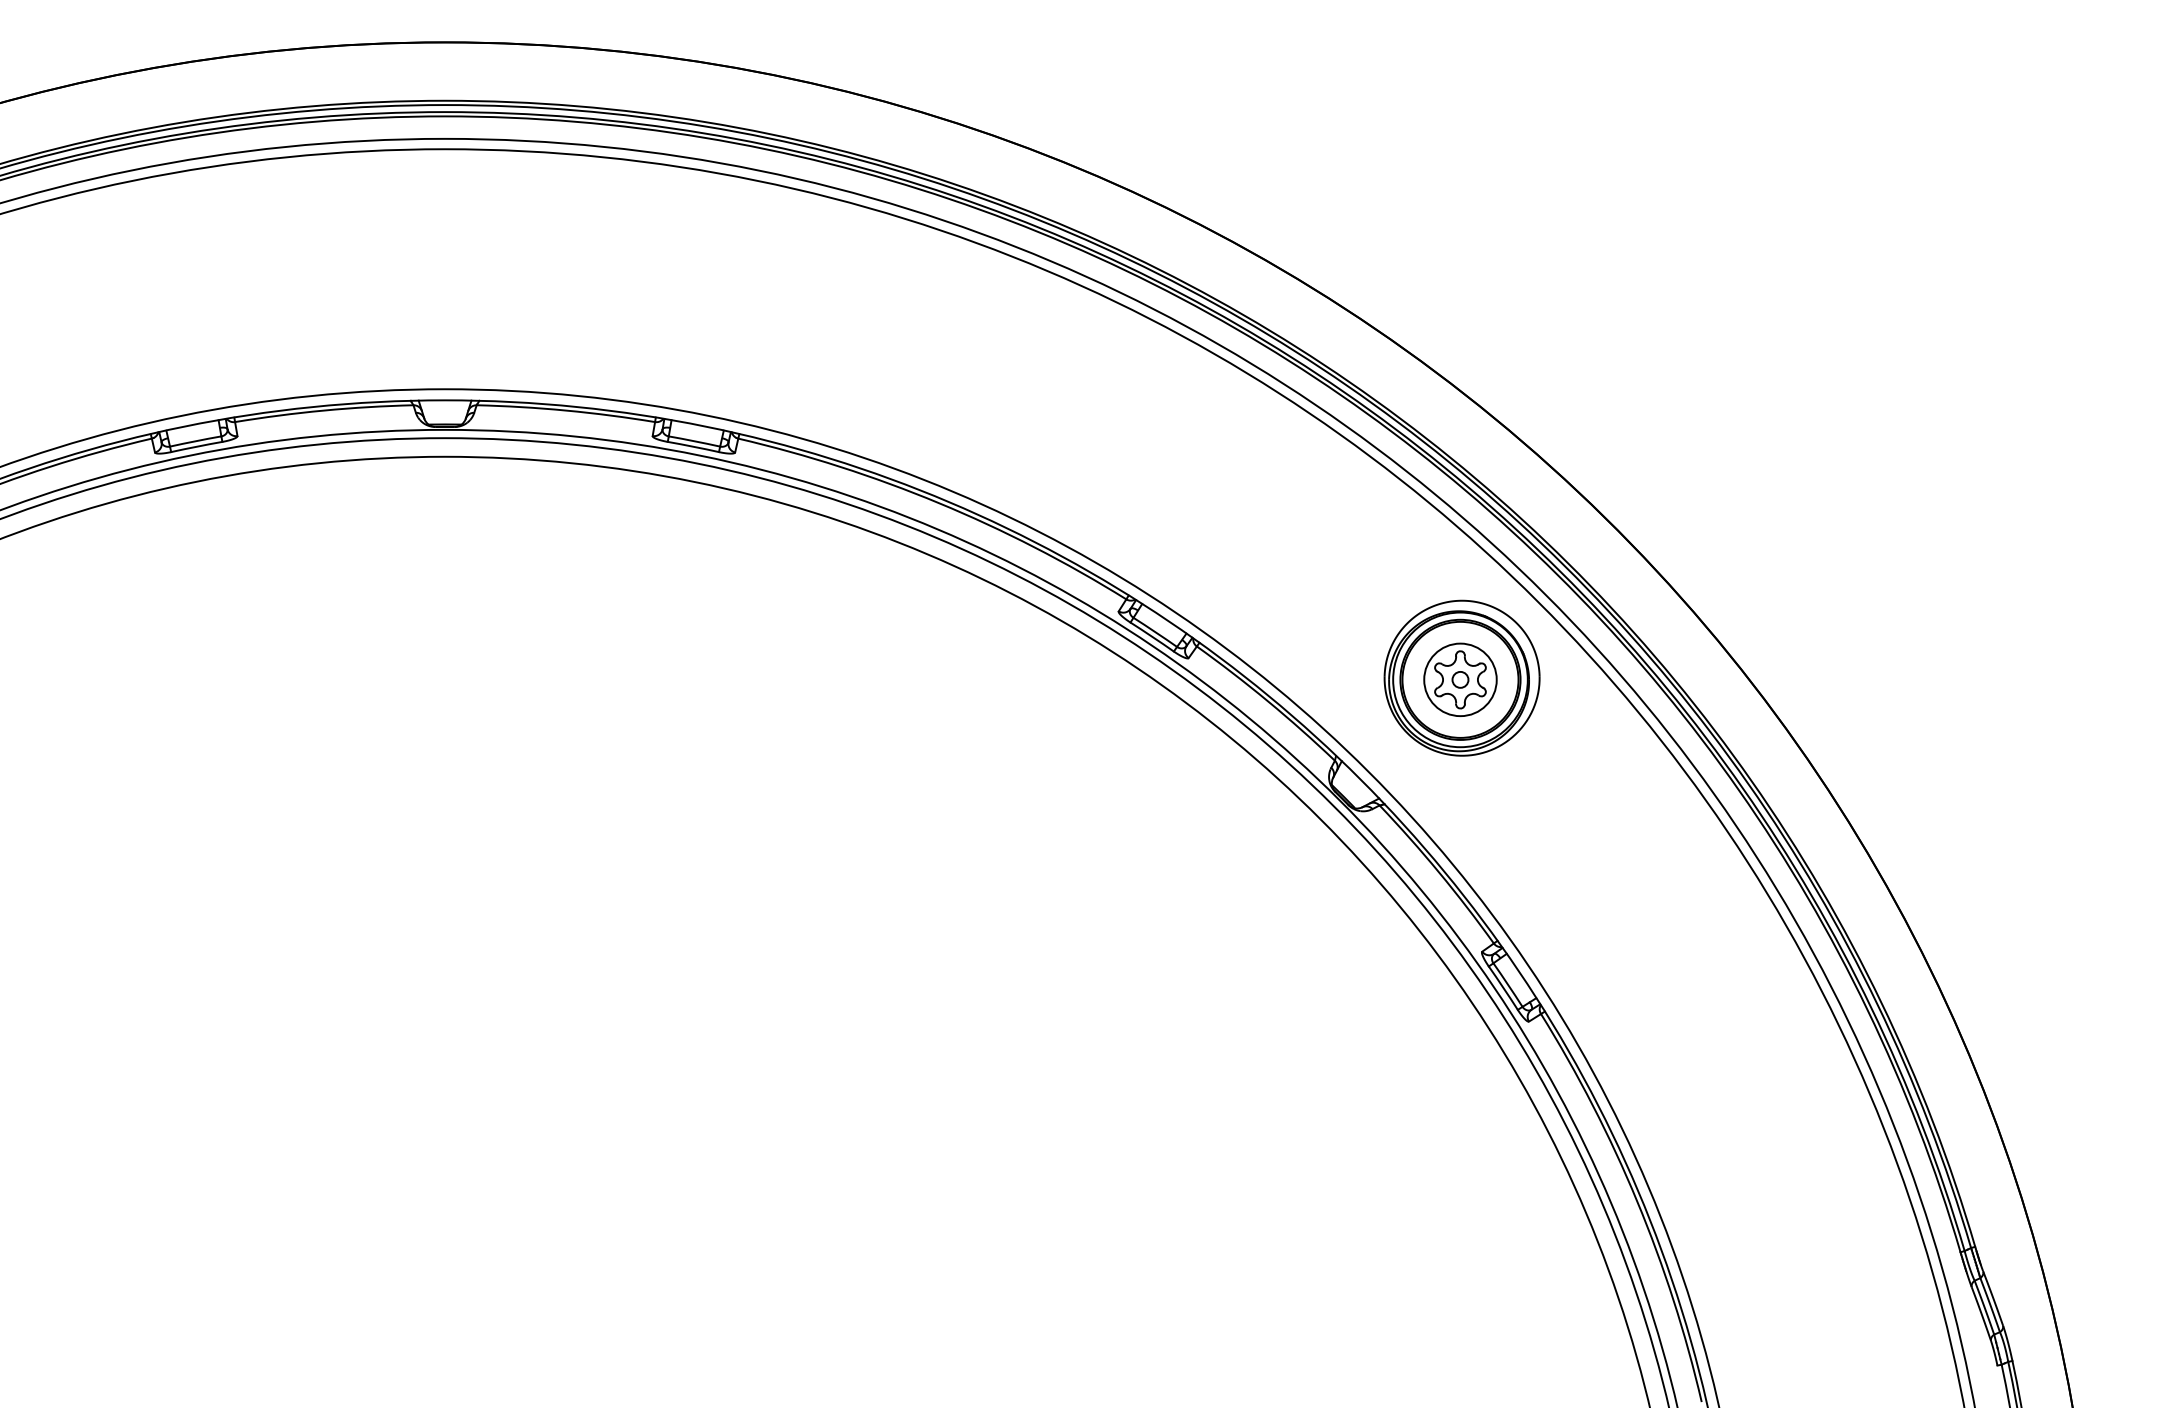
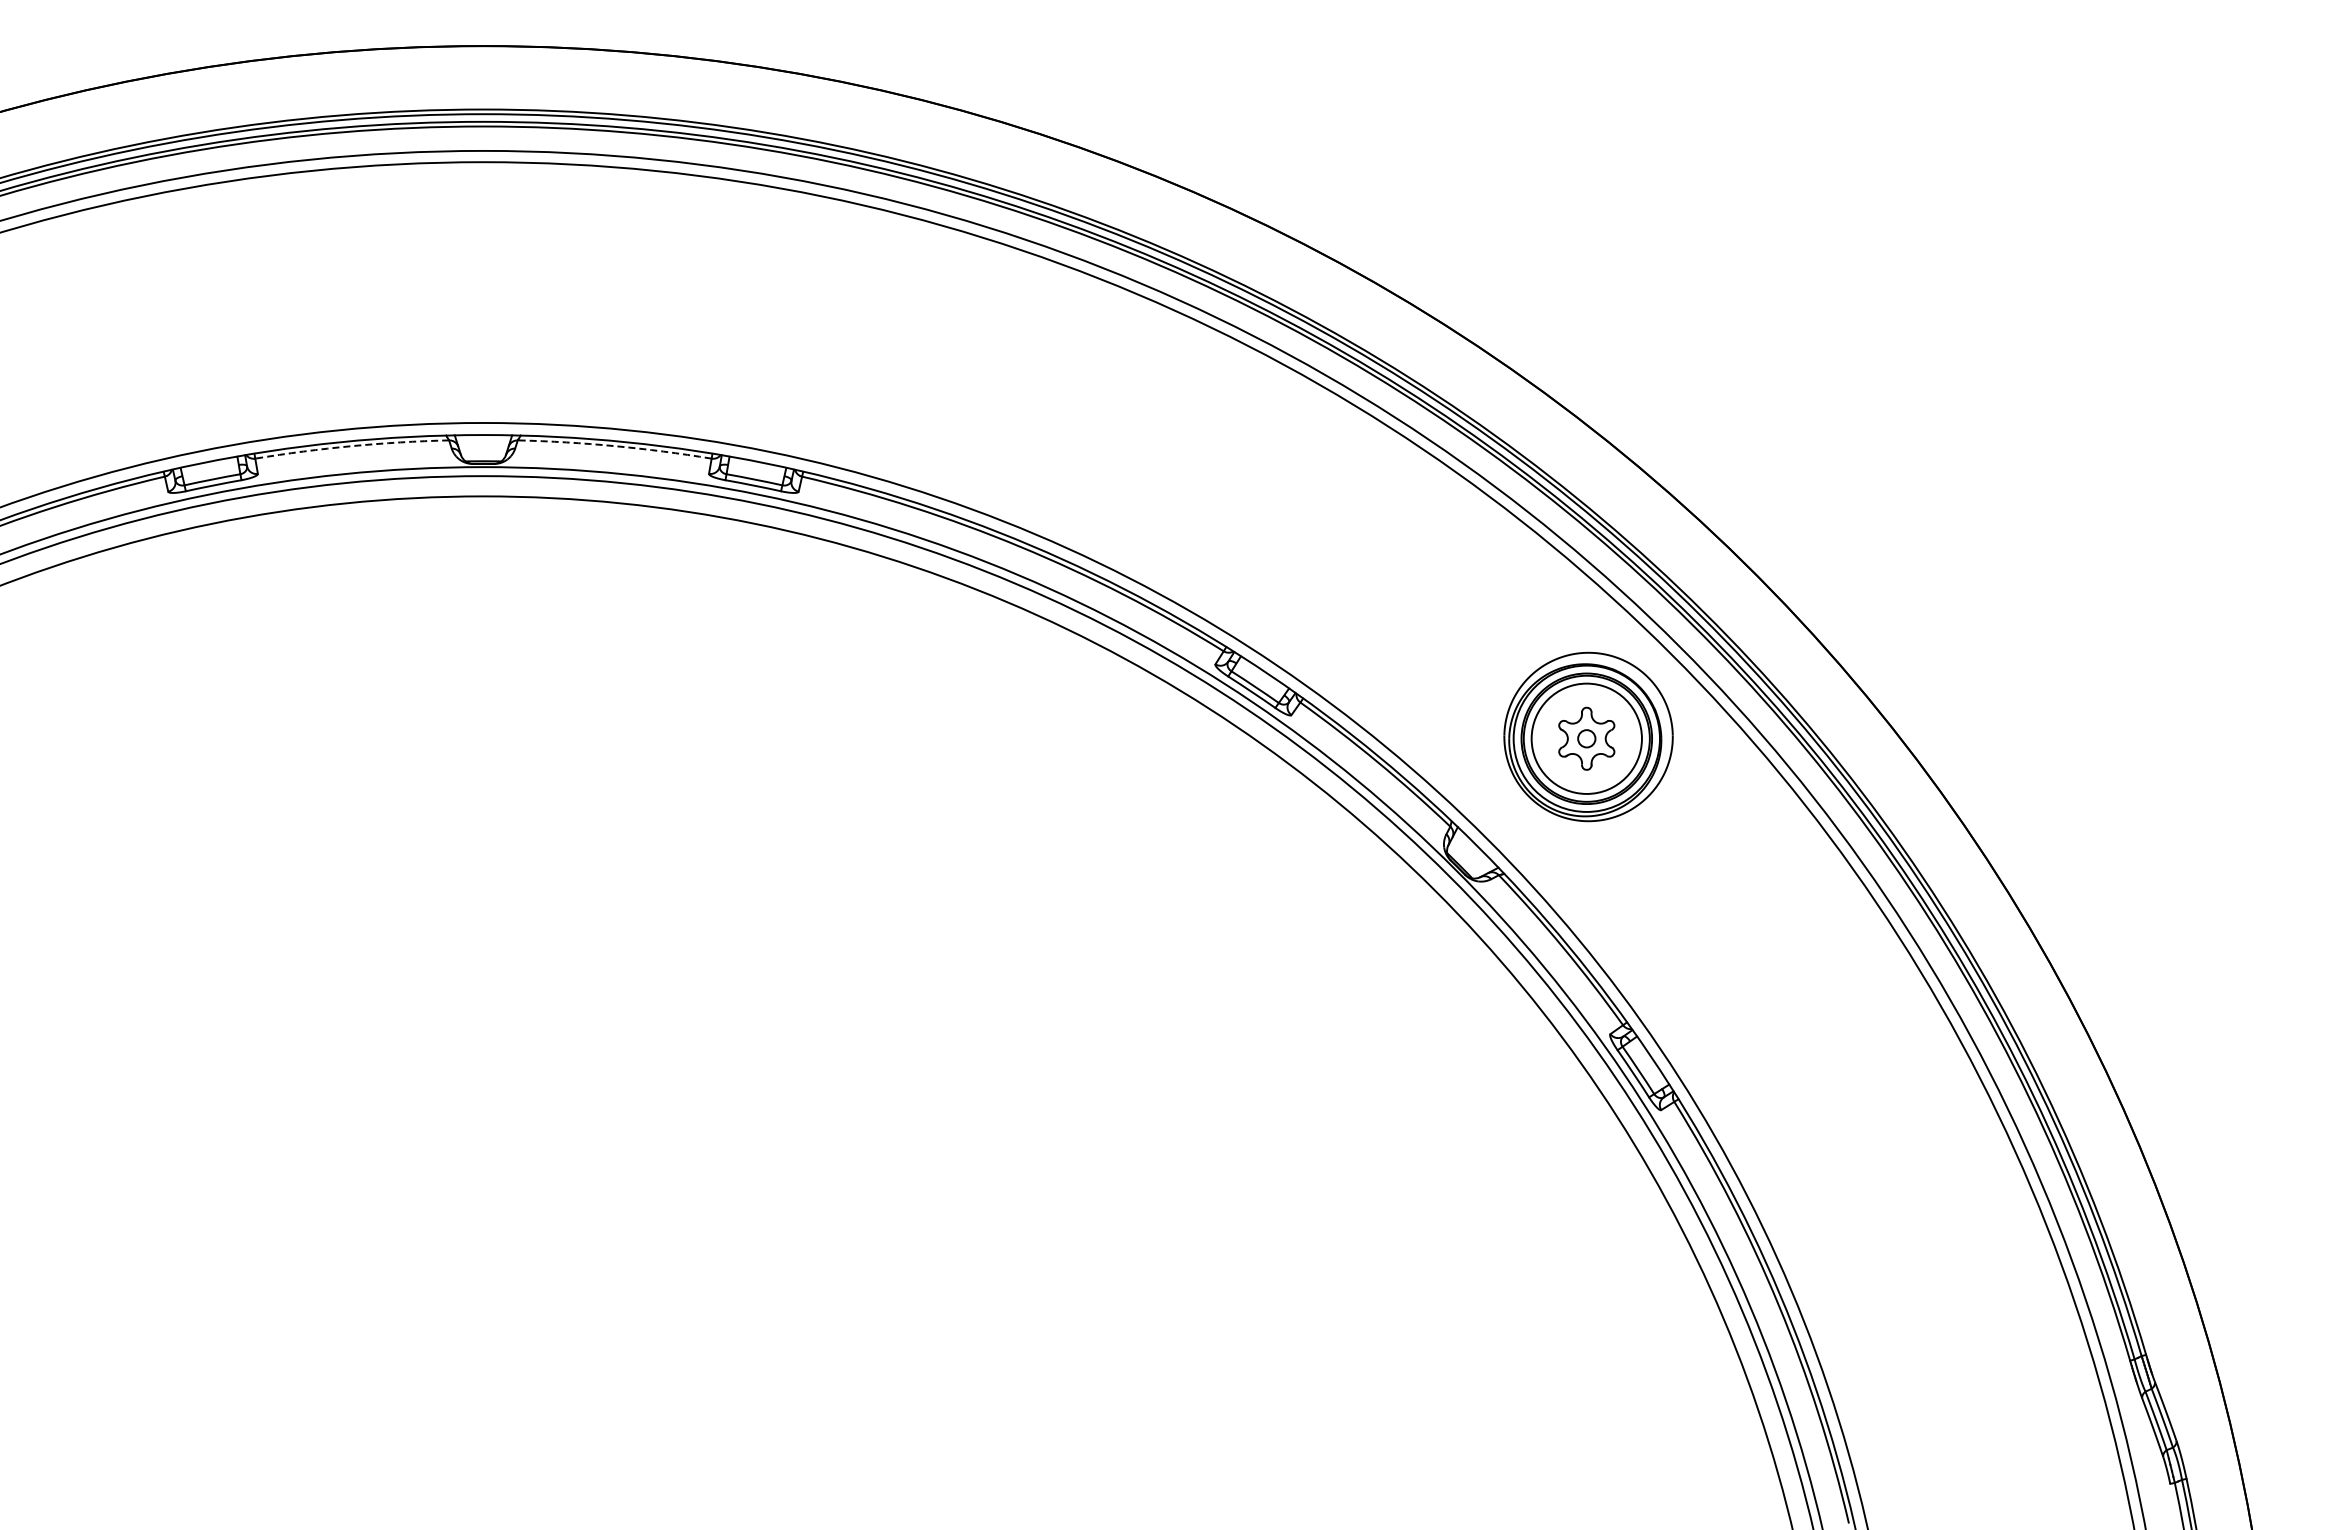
arc: (323, 410) -> (351, 446), solid -> dashed
arc: (566, 410) -> (615, 446), solid -> dashed
circle: (1460, 679) -> (1586, 738), size x1.4

